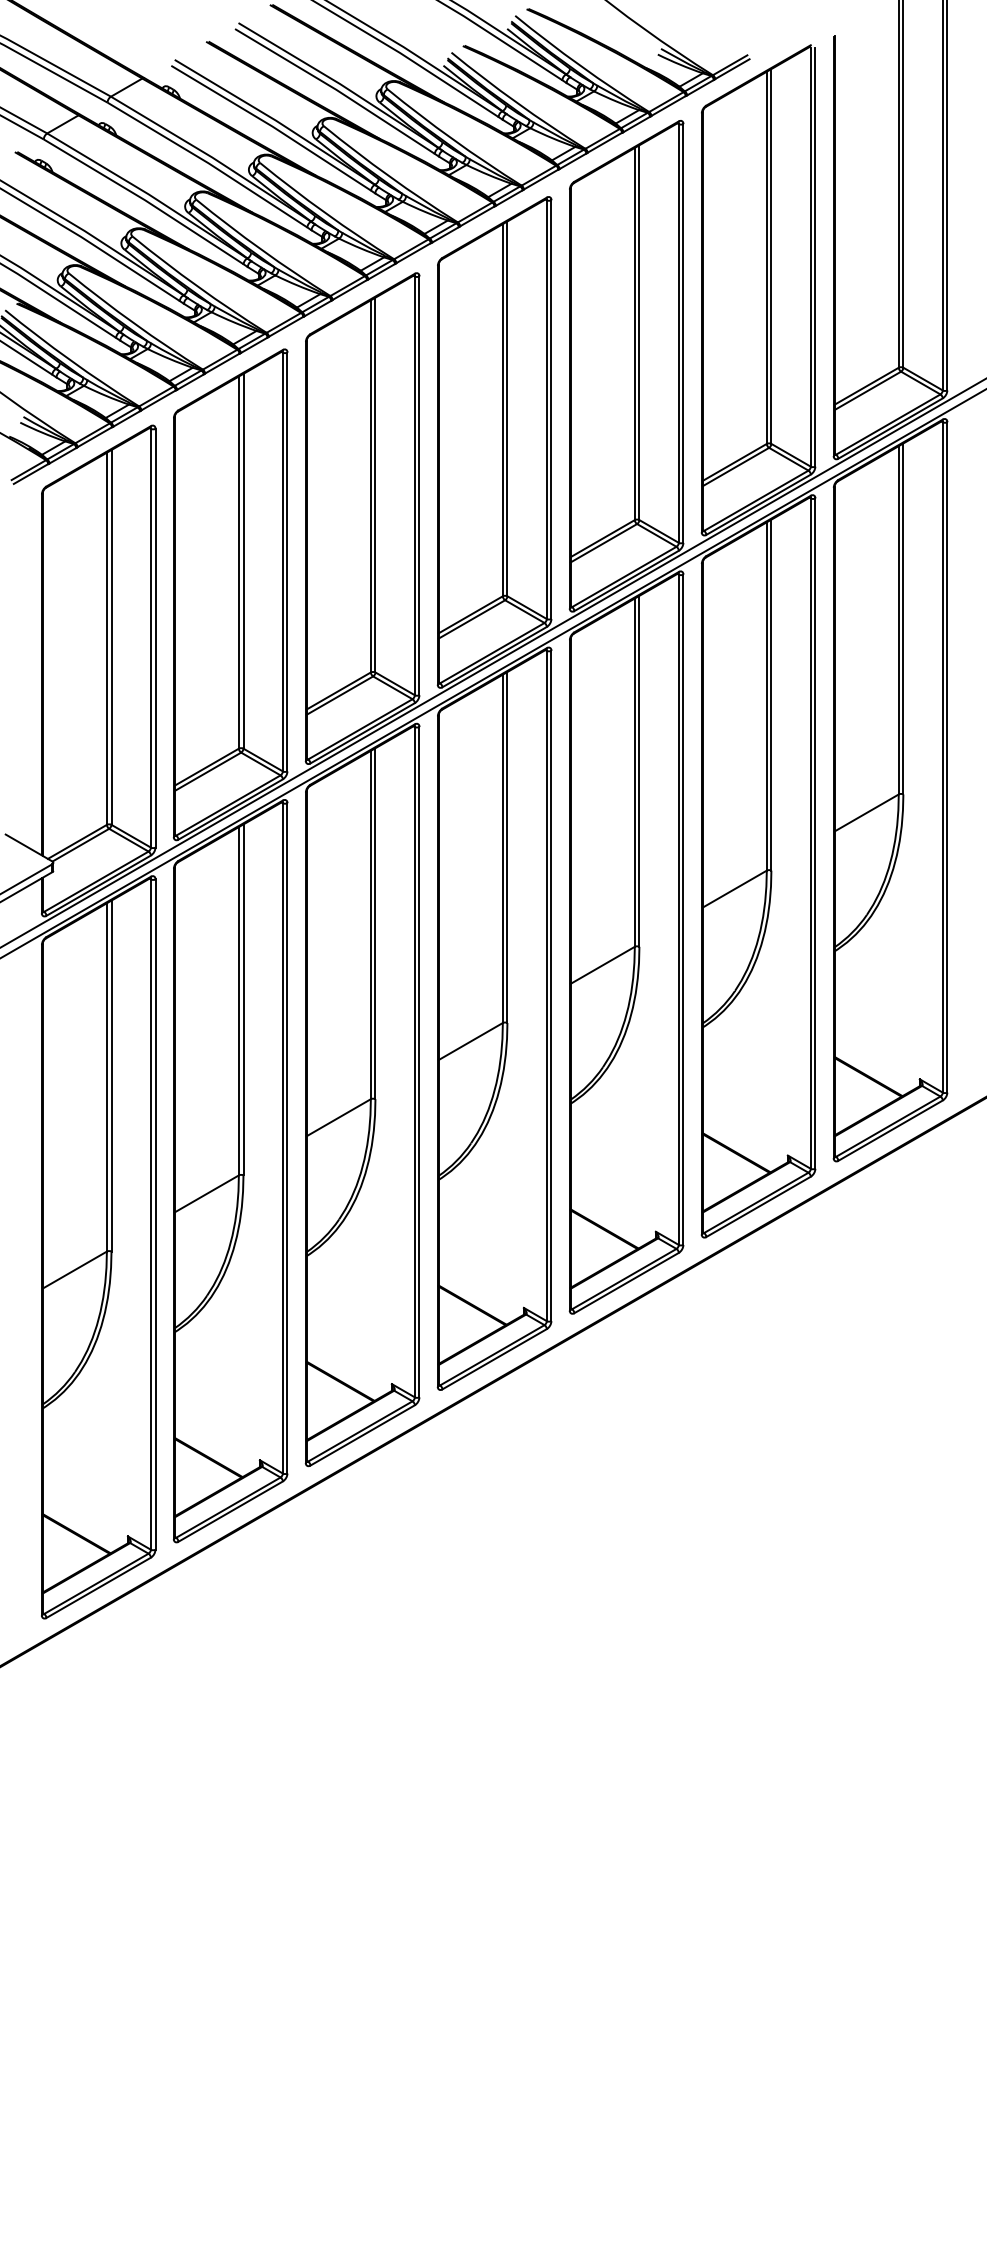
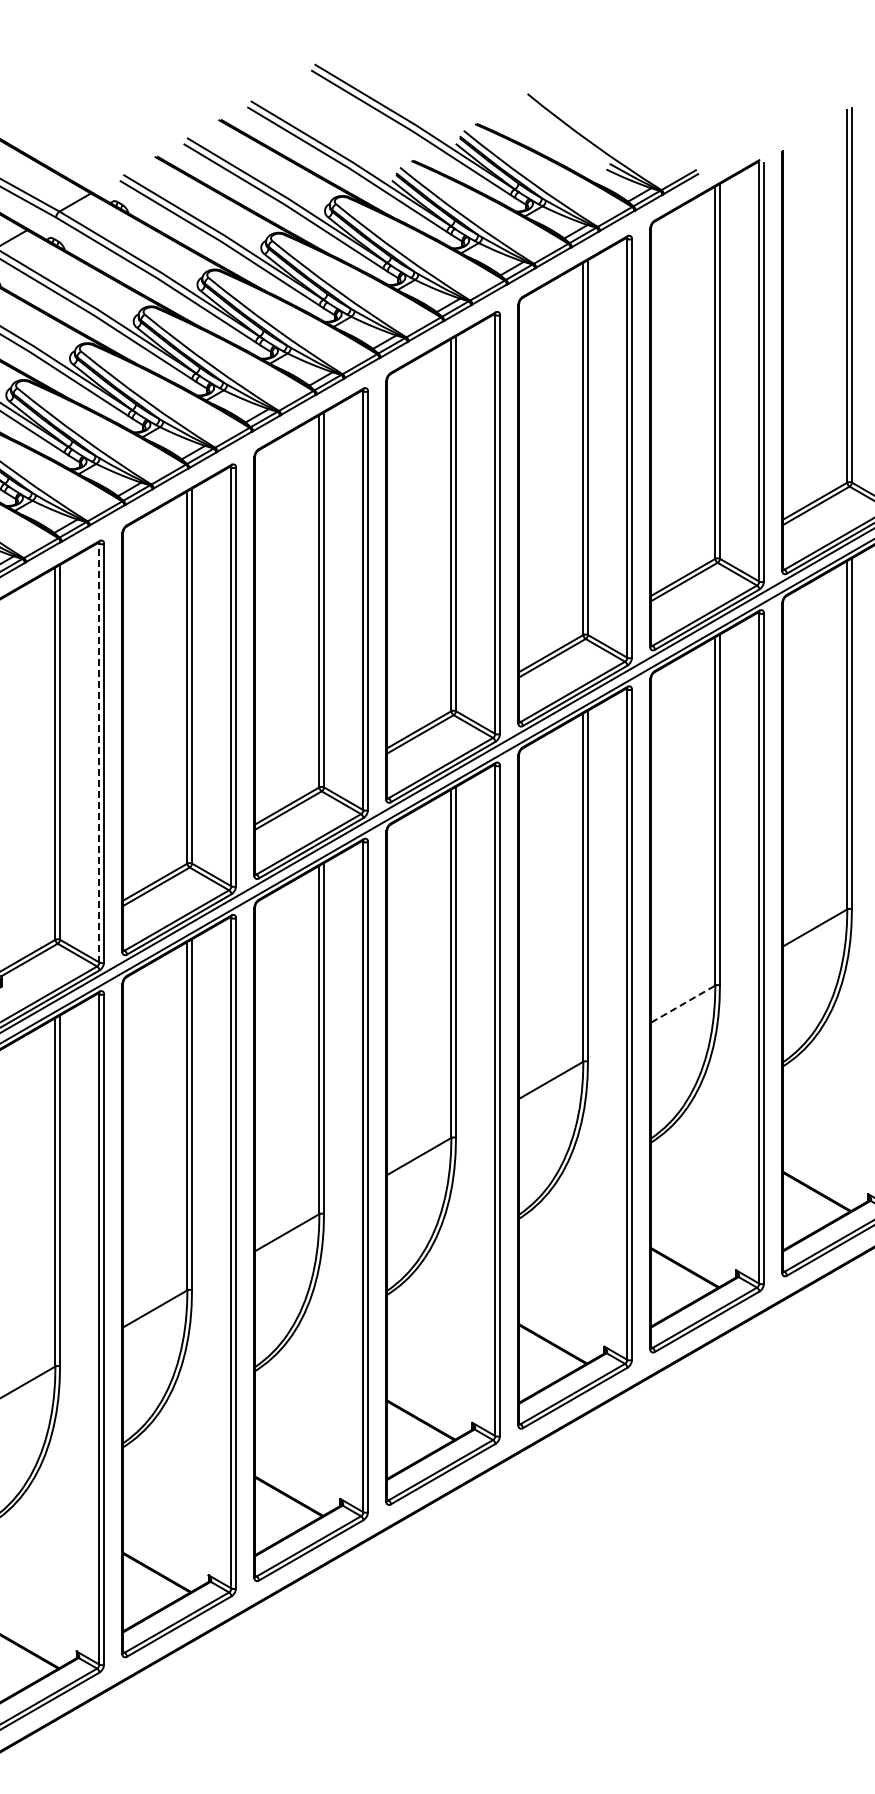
line: (150, 637) -> (99, 752), solid -> dashed
line: (734, 889) -> (683, 1004), solid -> dashed

